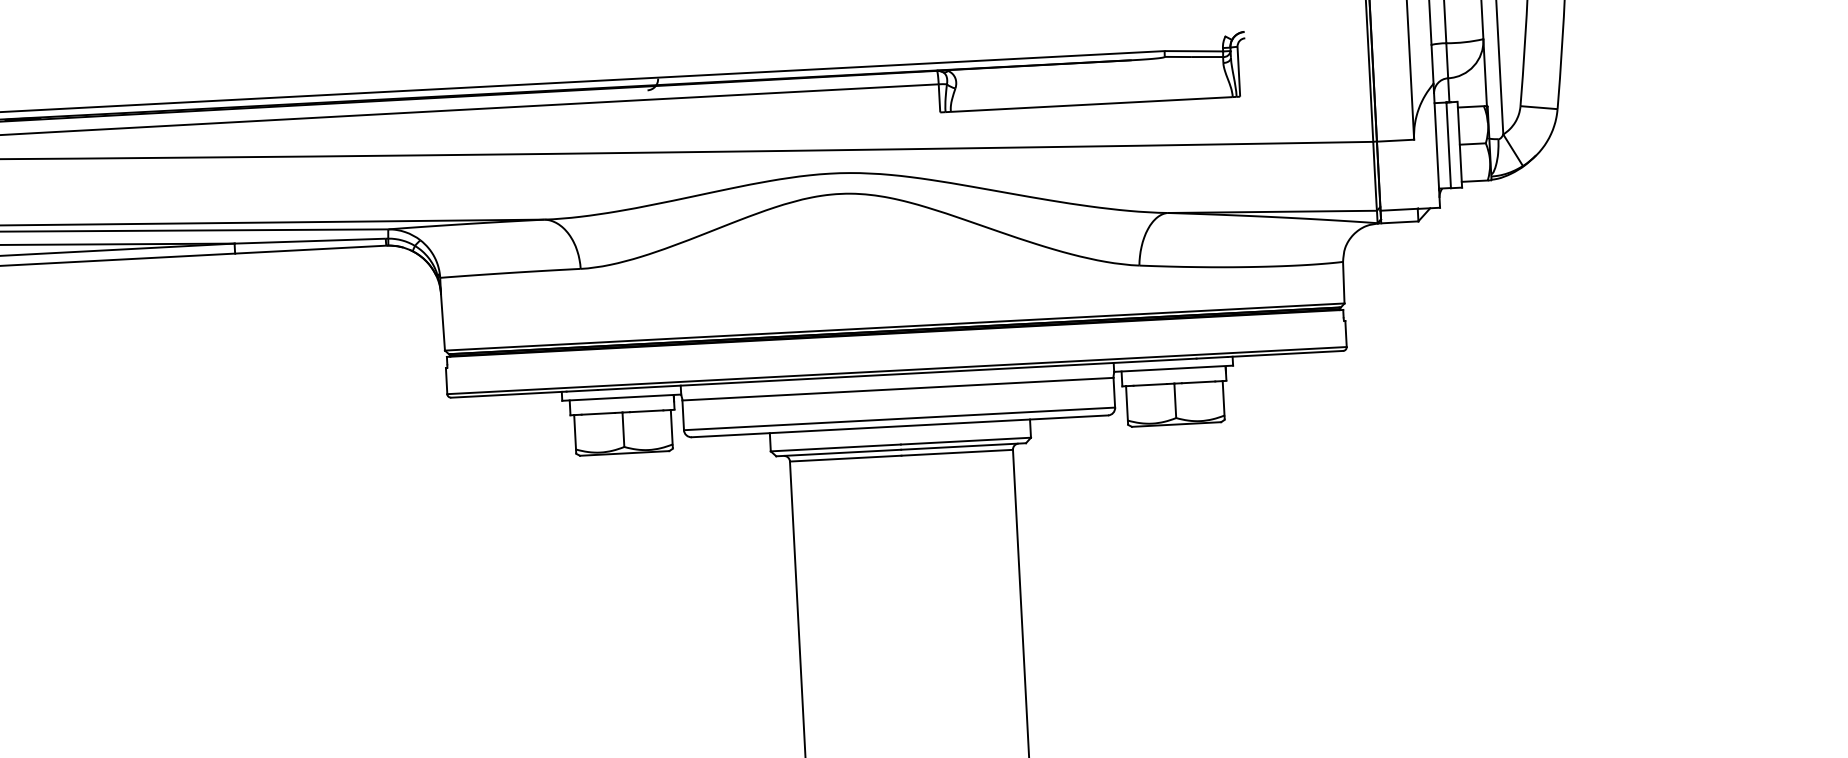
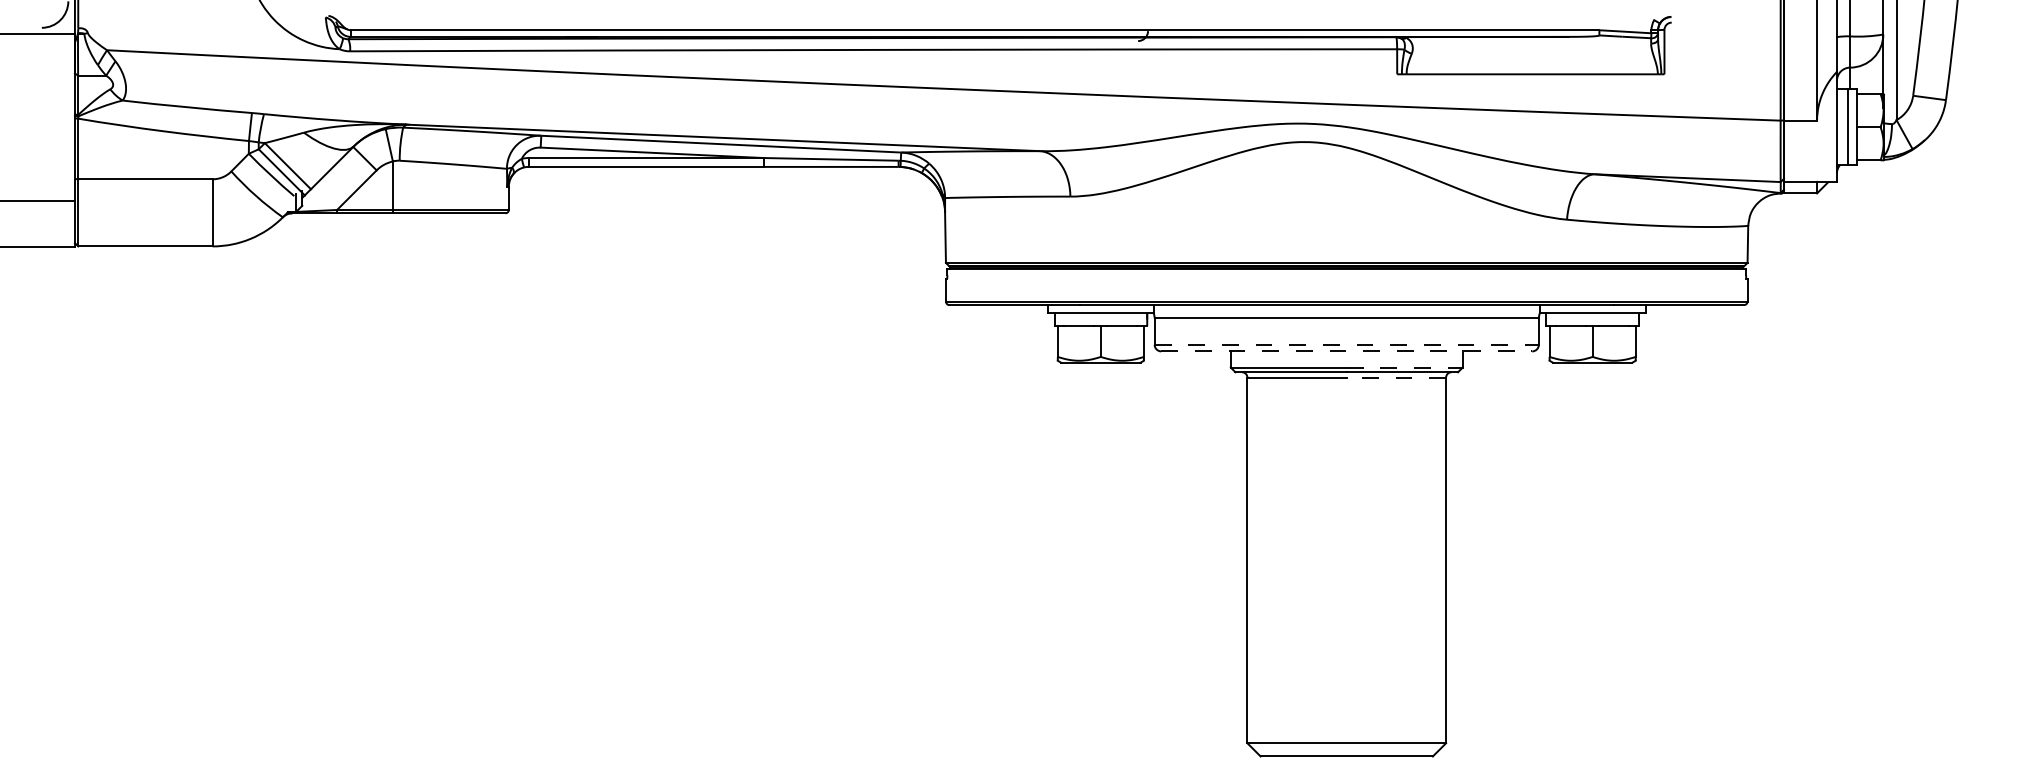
line: (900, 418) -> (1347, 344), solid -> dashed
line: (900, 426) -> (1347, 351), solid -> dashed
line: (965, 440) -> (1404, 367), solid -> dashed
line: (957, 452) -> (1396, 377), solid -> dashed

